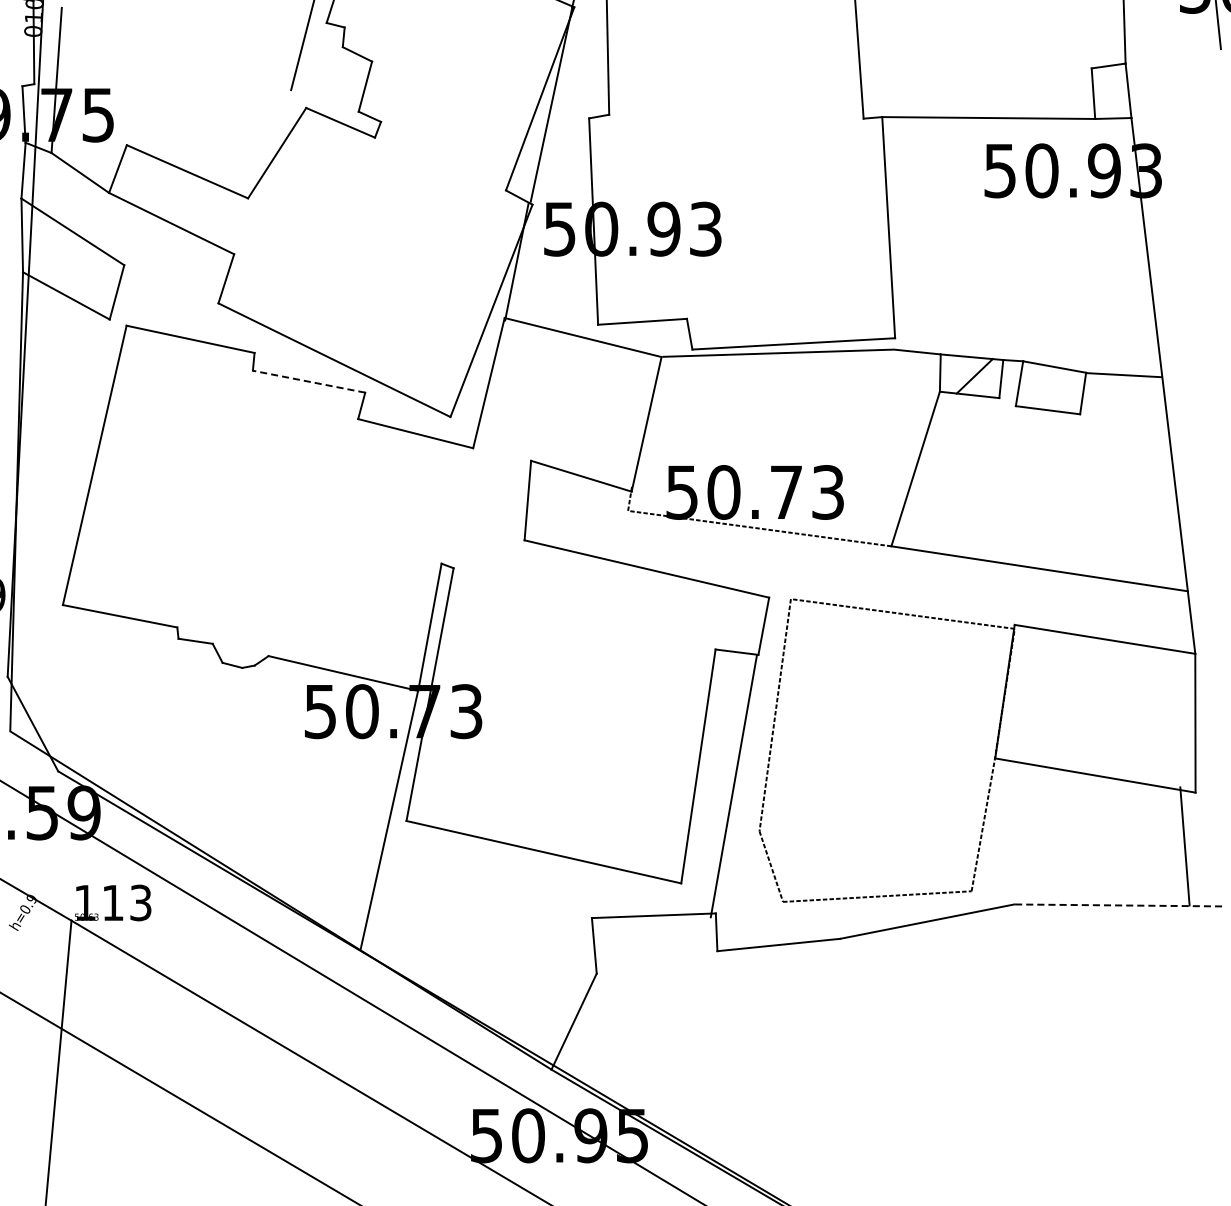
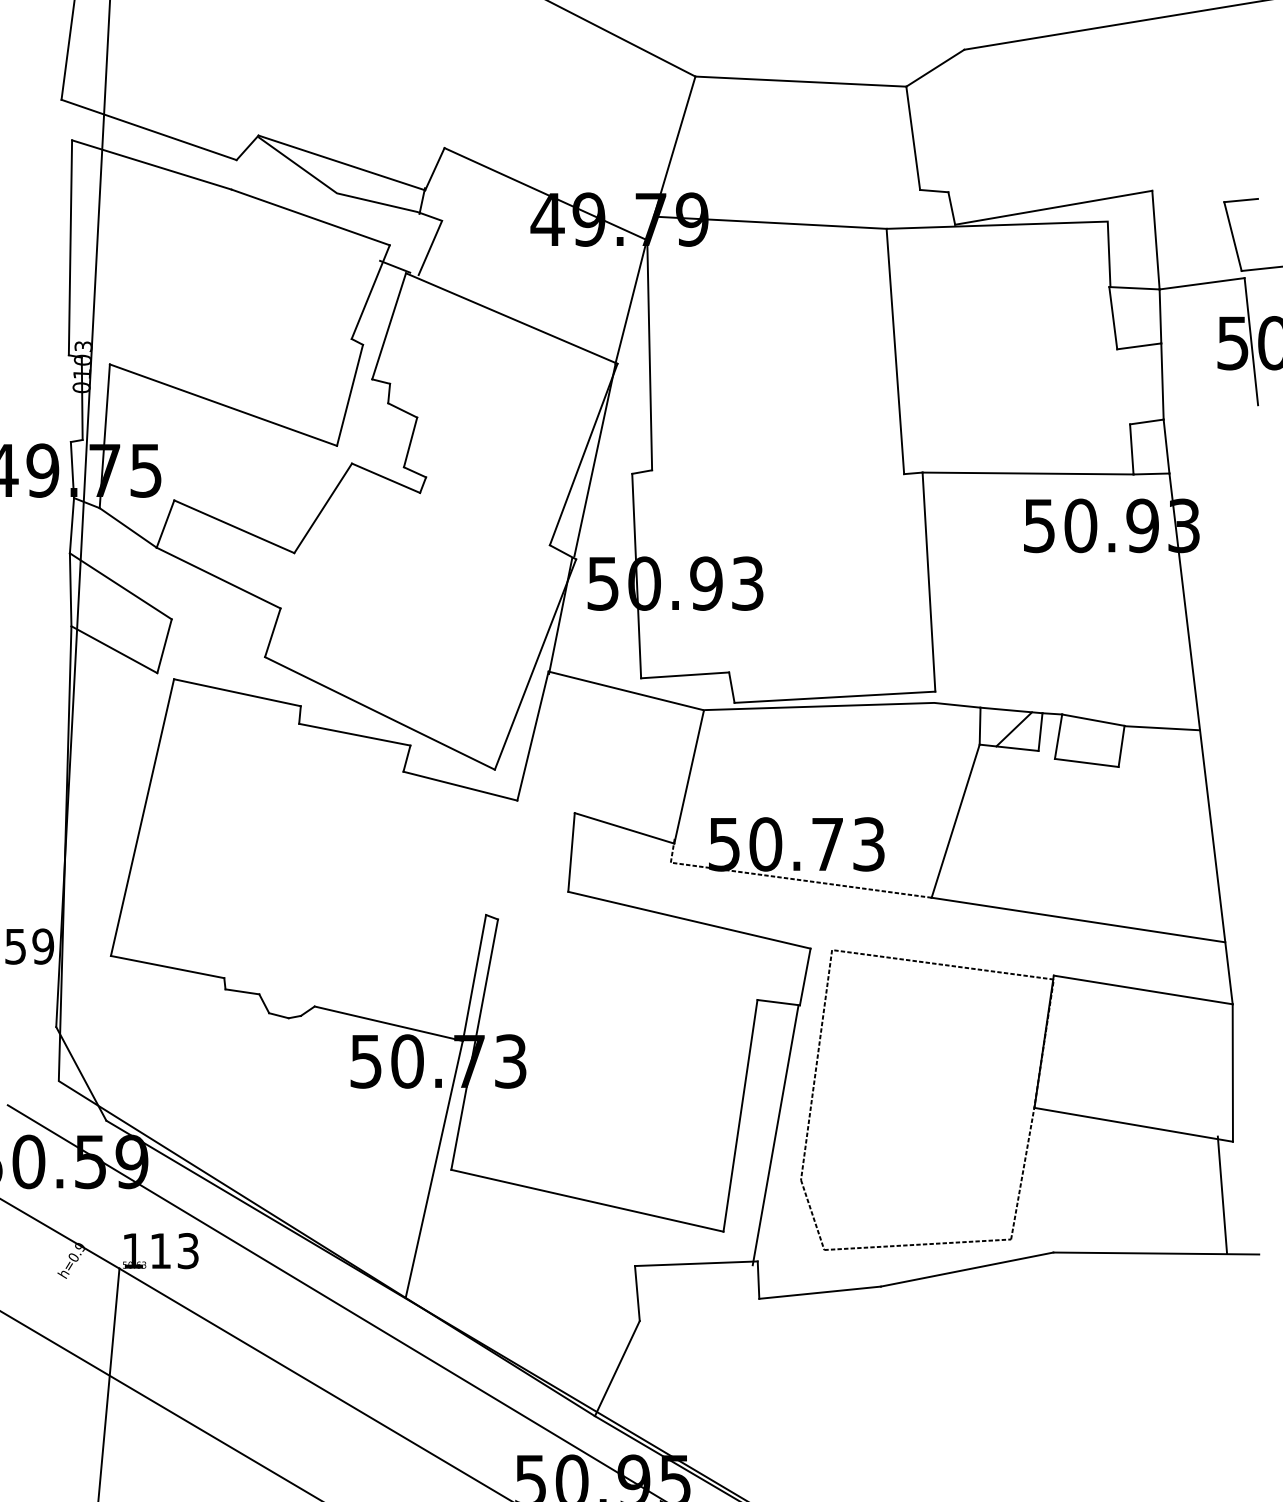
line: (176, 48) -> (223, 404), added
line: (308, 381) -> (354, 734), dashed -> solid
line: (1118, 905) -> (1156, 1253), dashed -> solid

